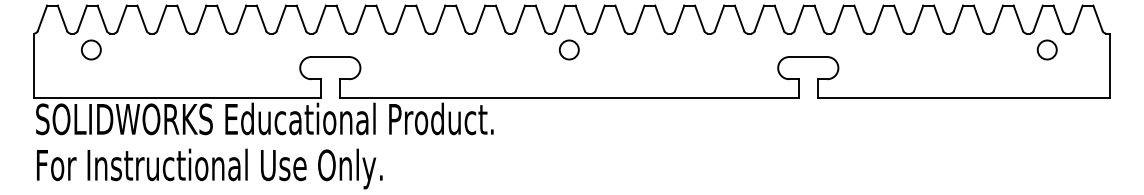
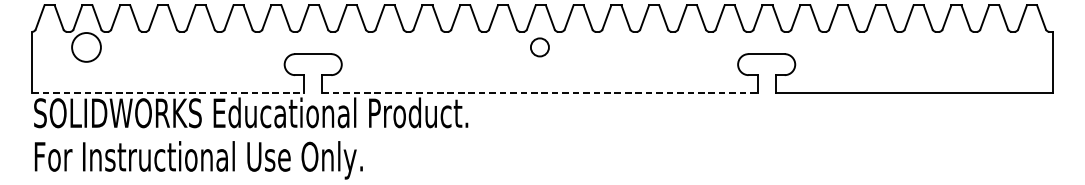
circle: (90, 49) -> (85, 46), size x1.6
circle: (1046, 49) -> (992, 46), removed
line: (178, 97) -> (169, 92), solid -> dashed
line: (569, 97) -> (540, 92), solid -> dashed

